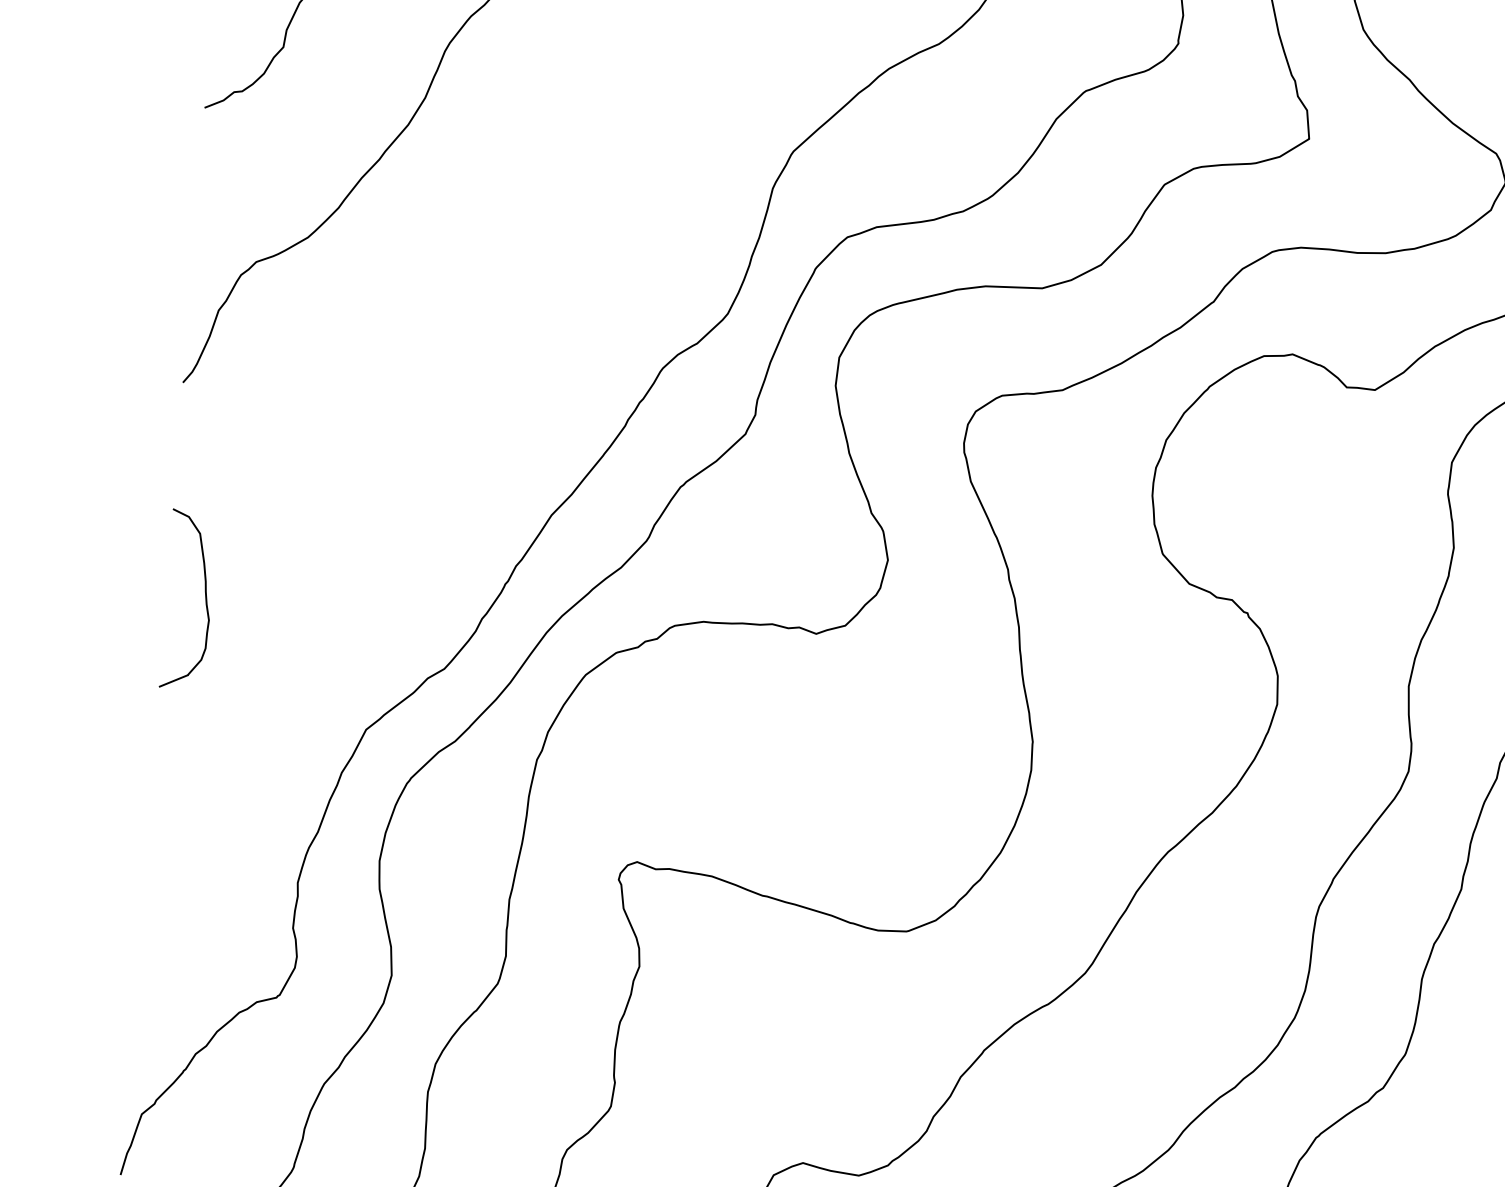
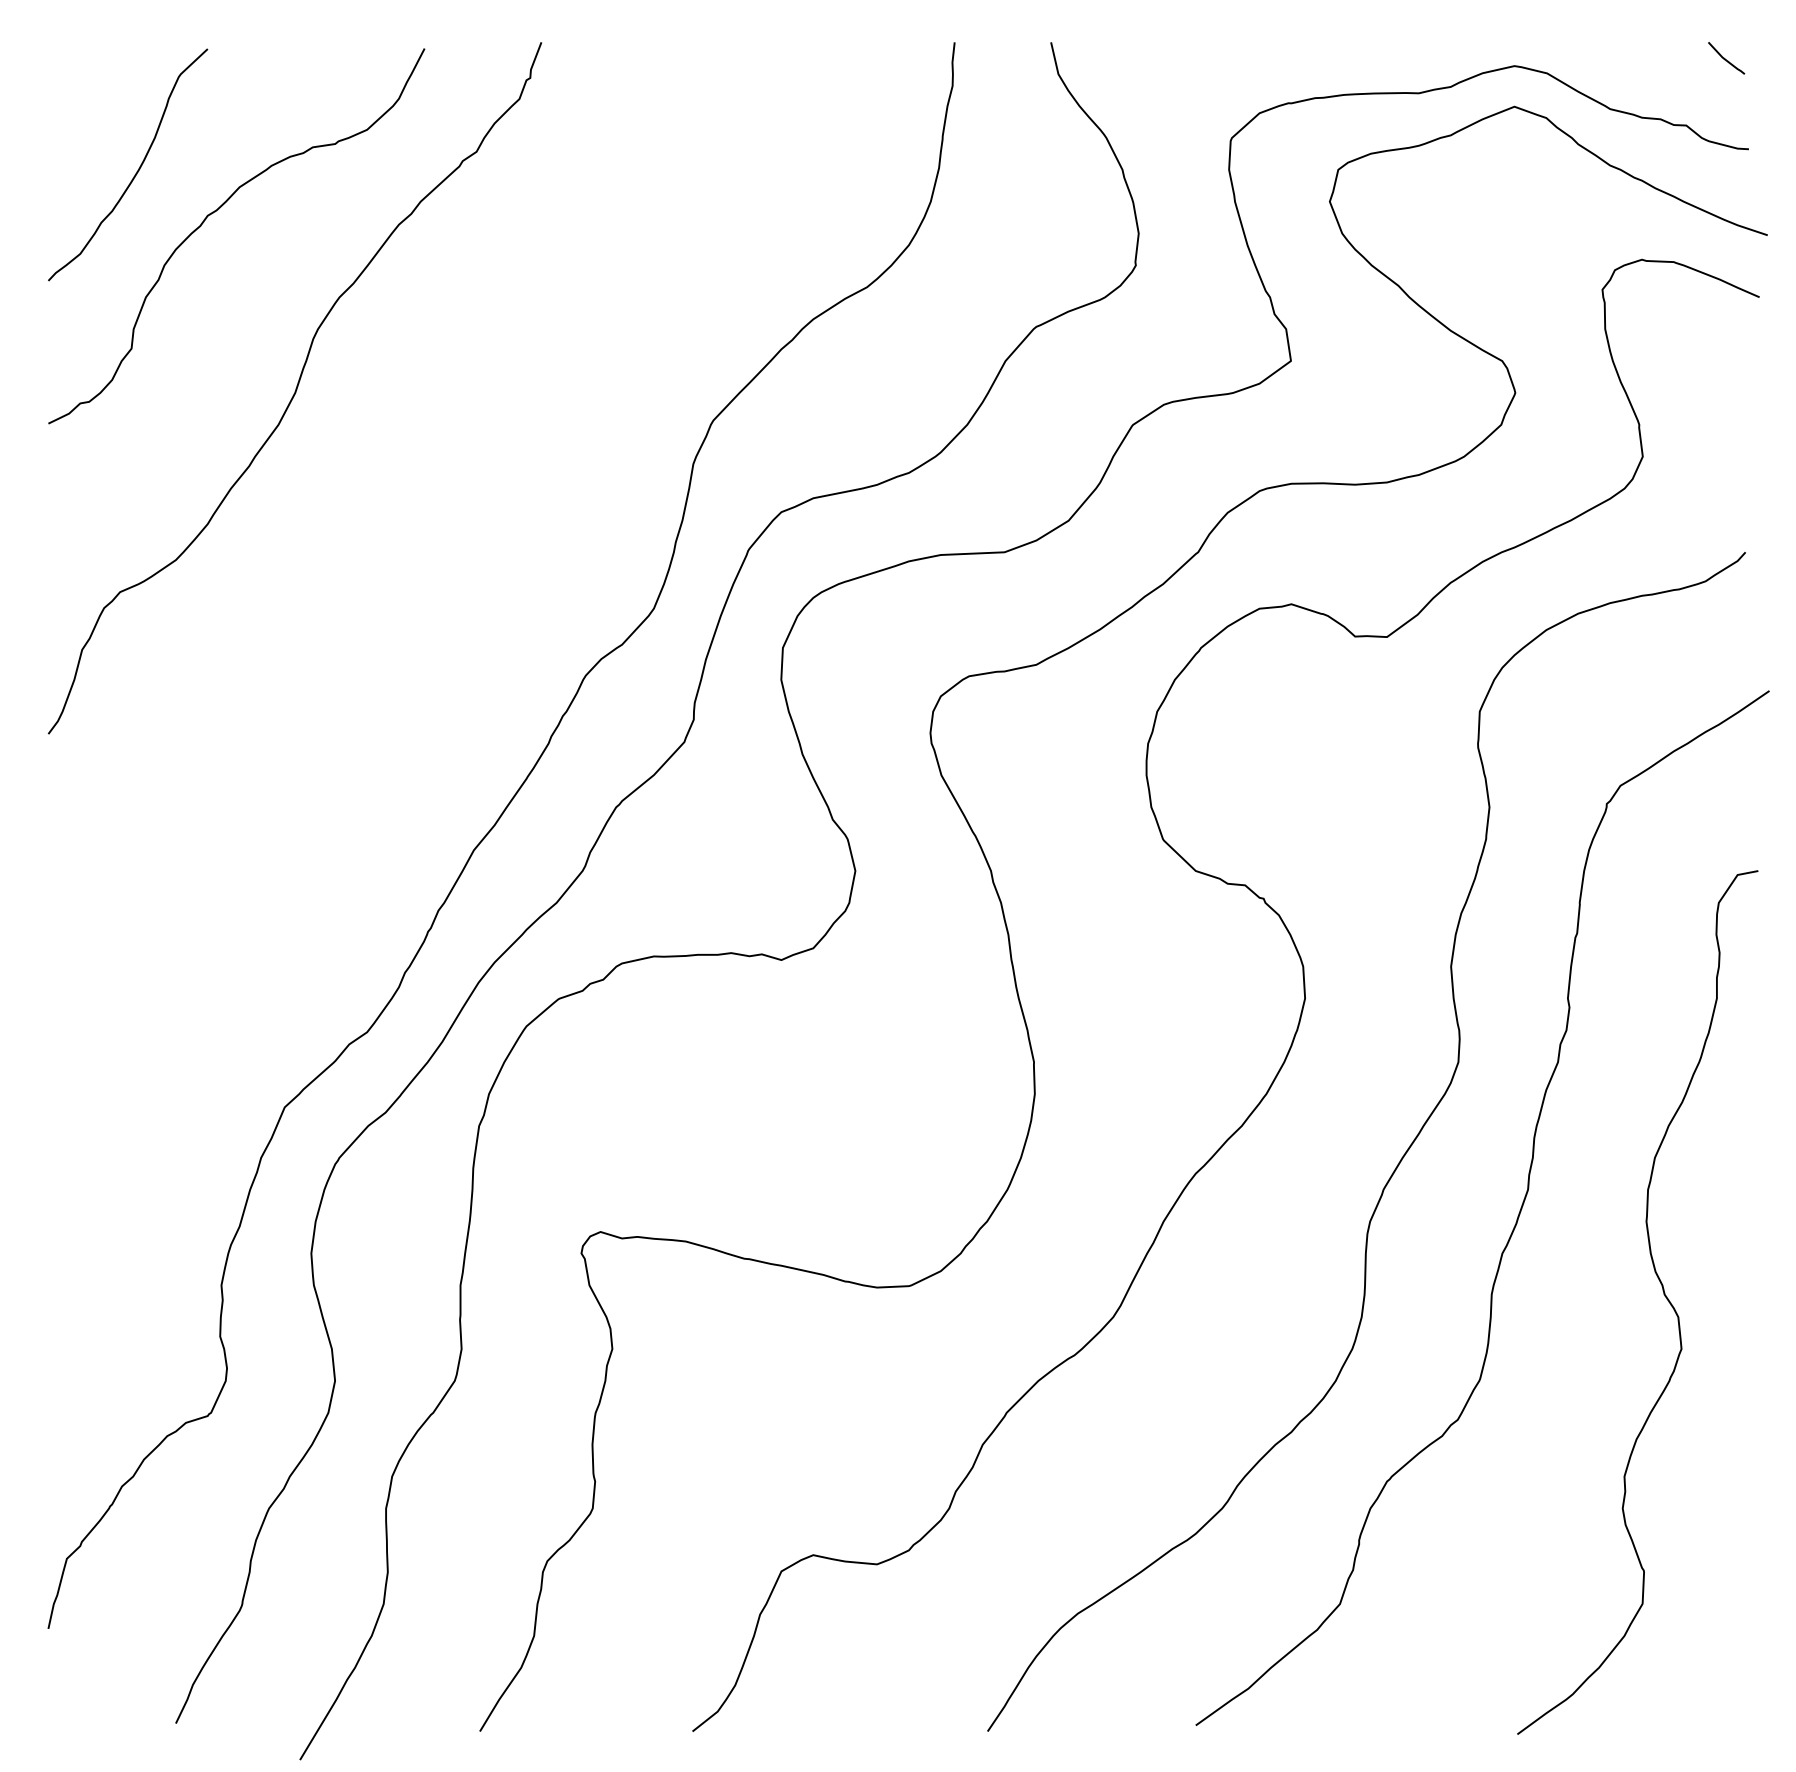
curve: (205, 599) -> (92, 975), removed

